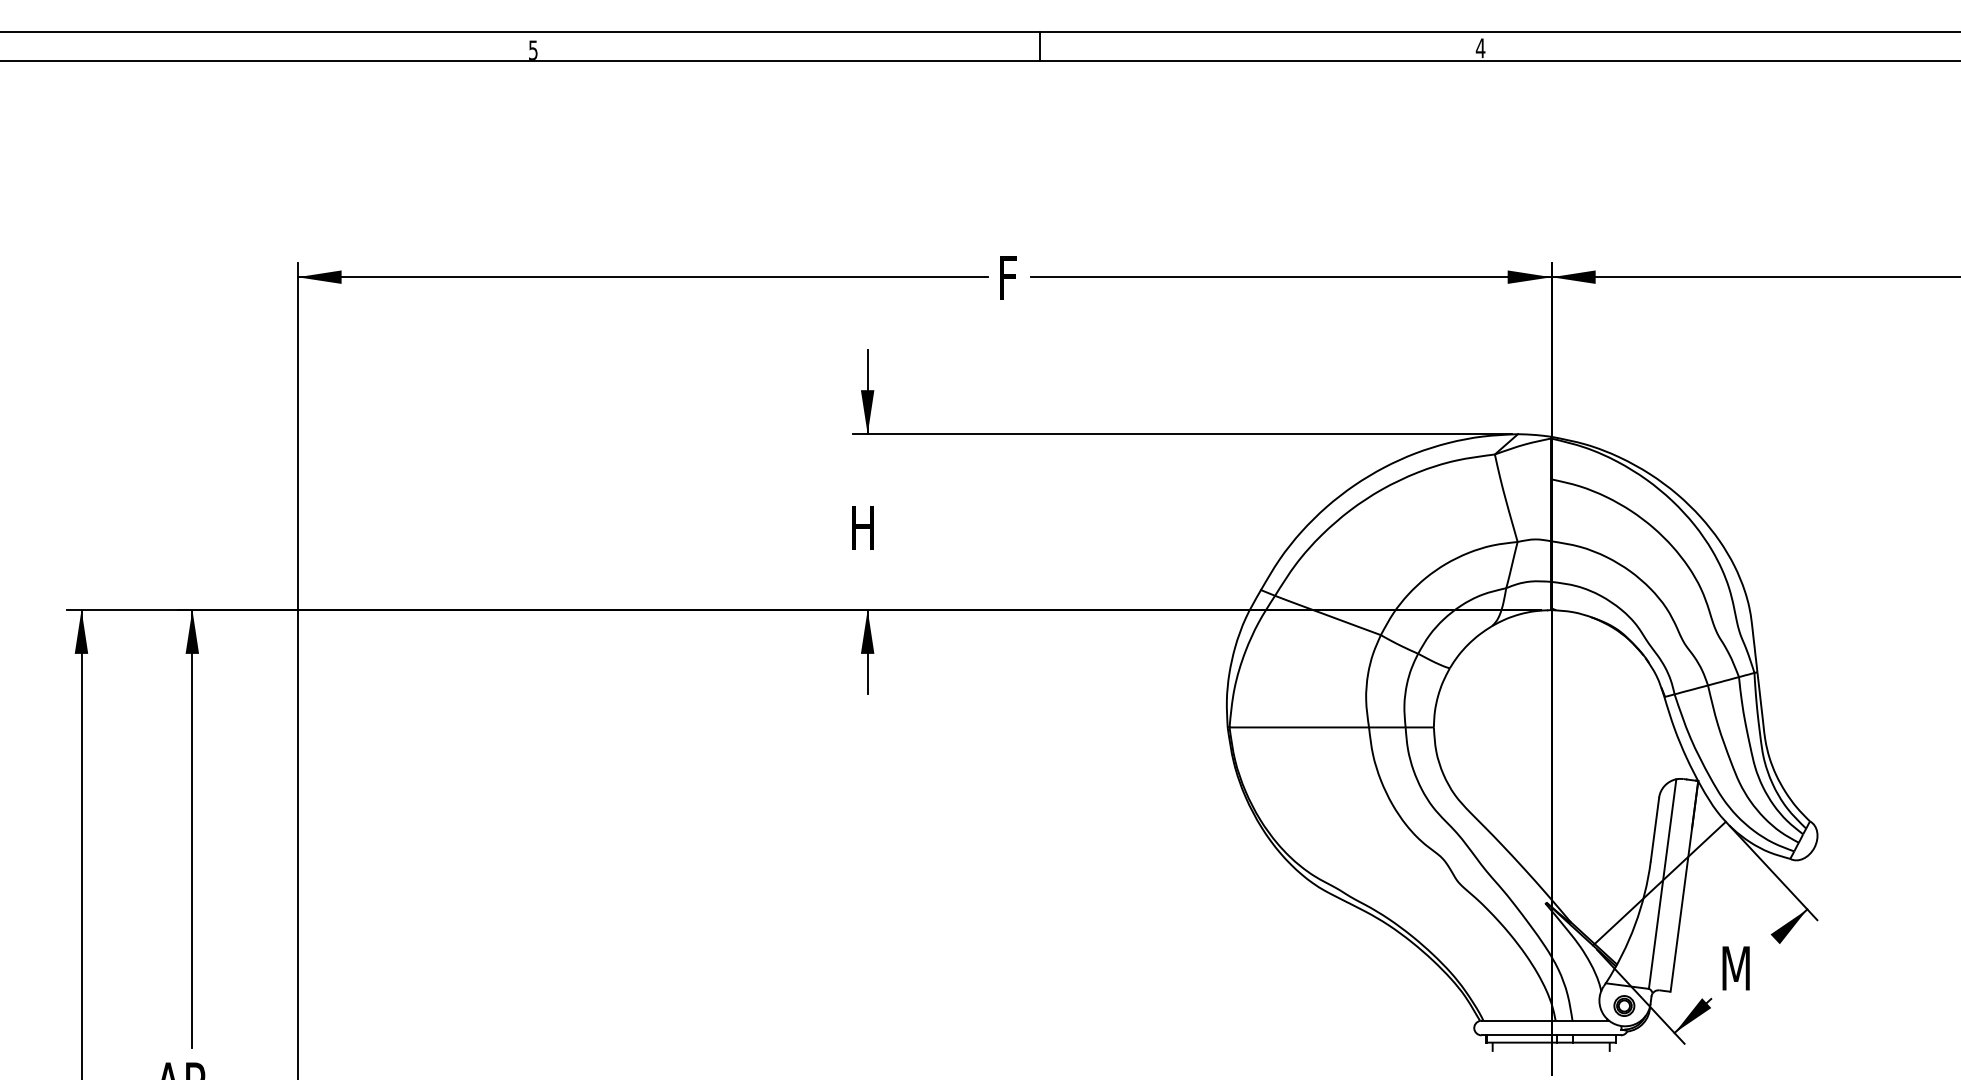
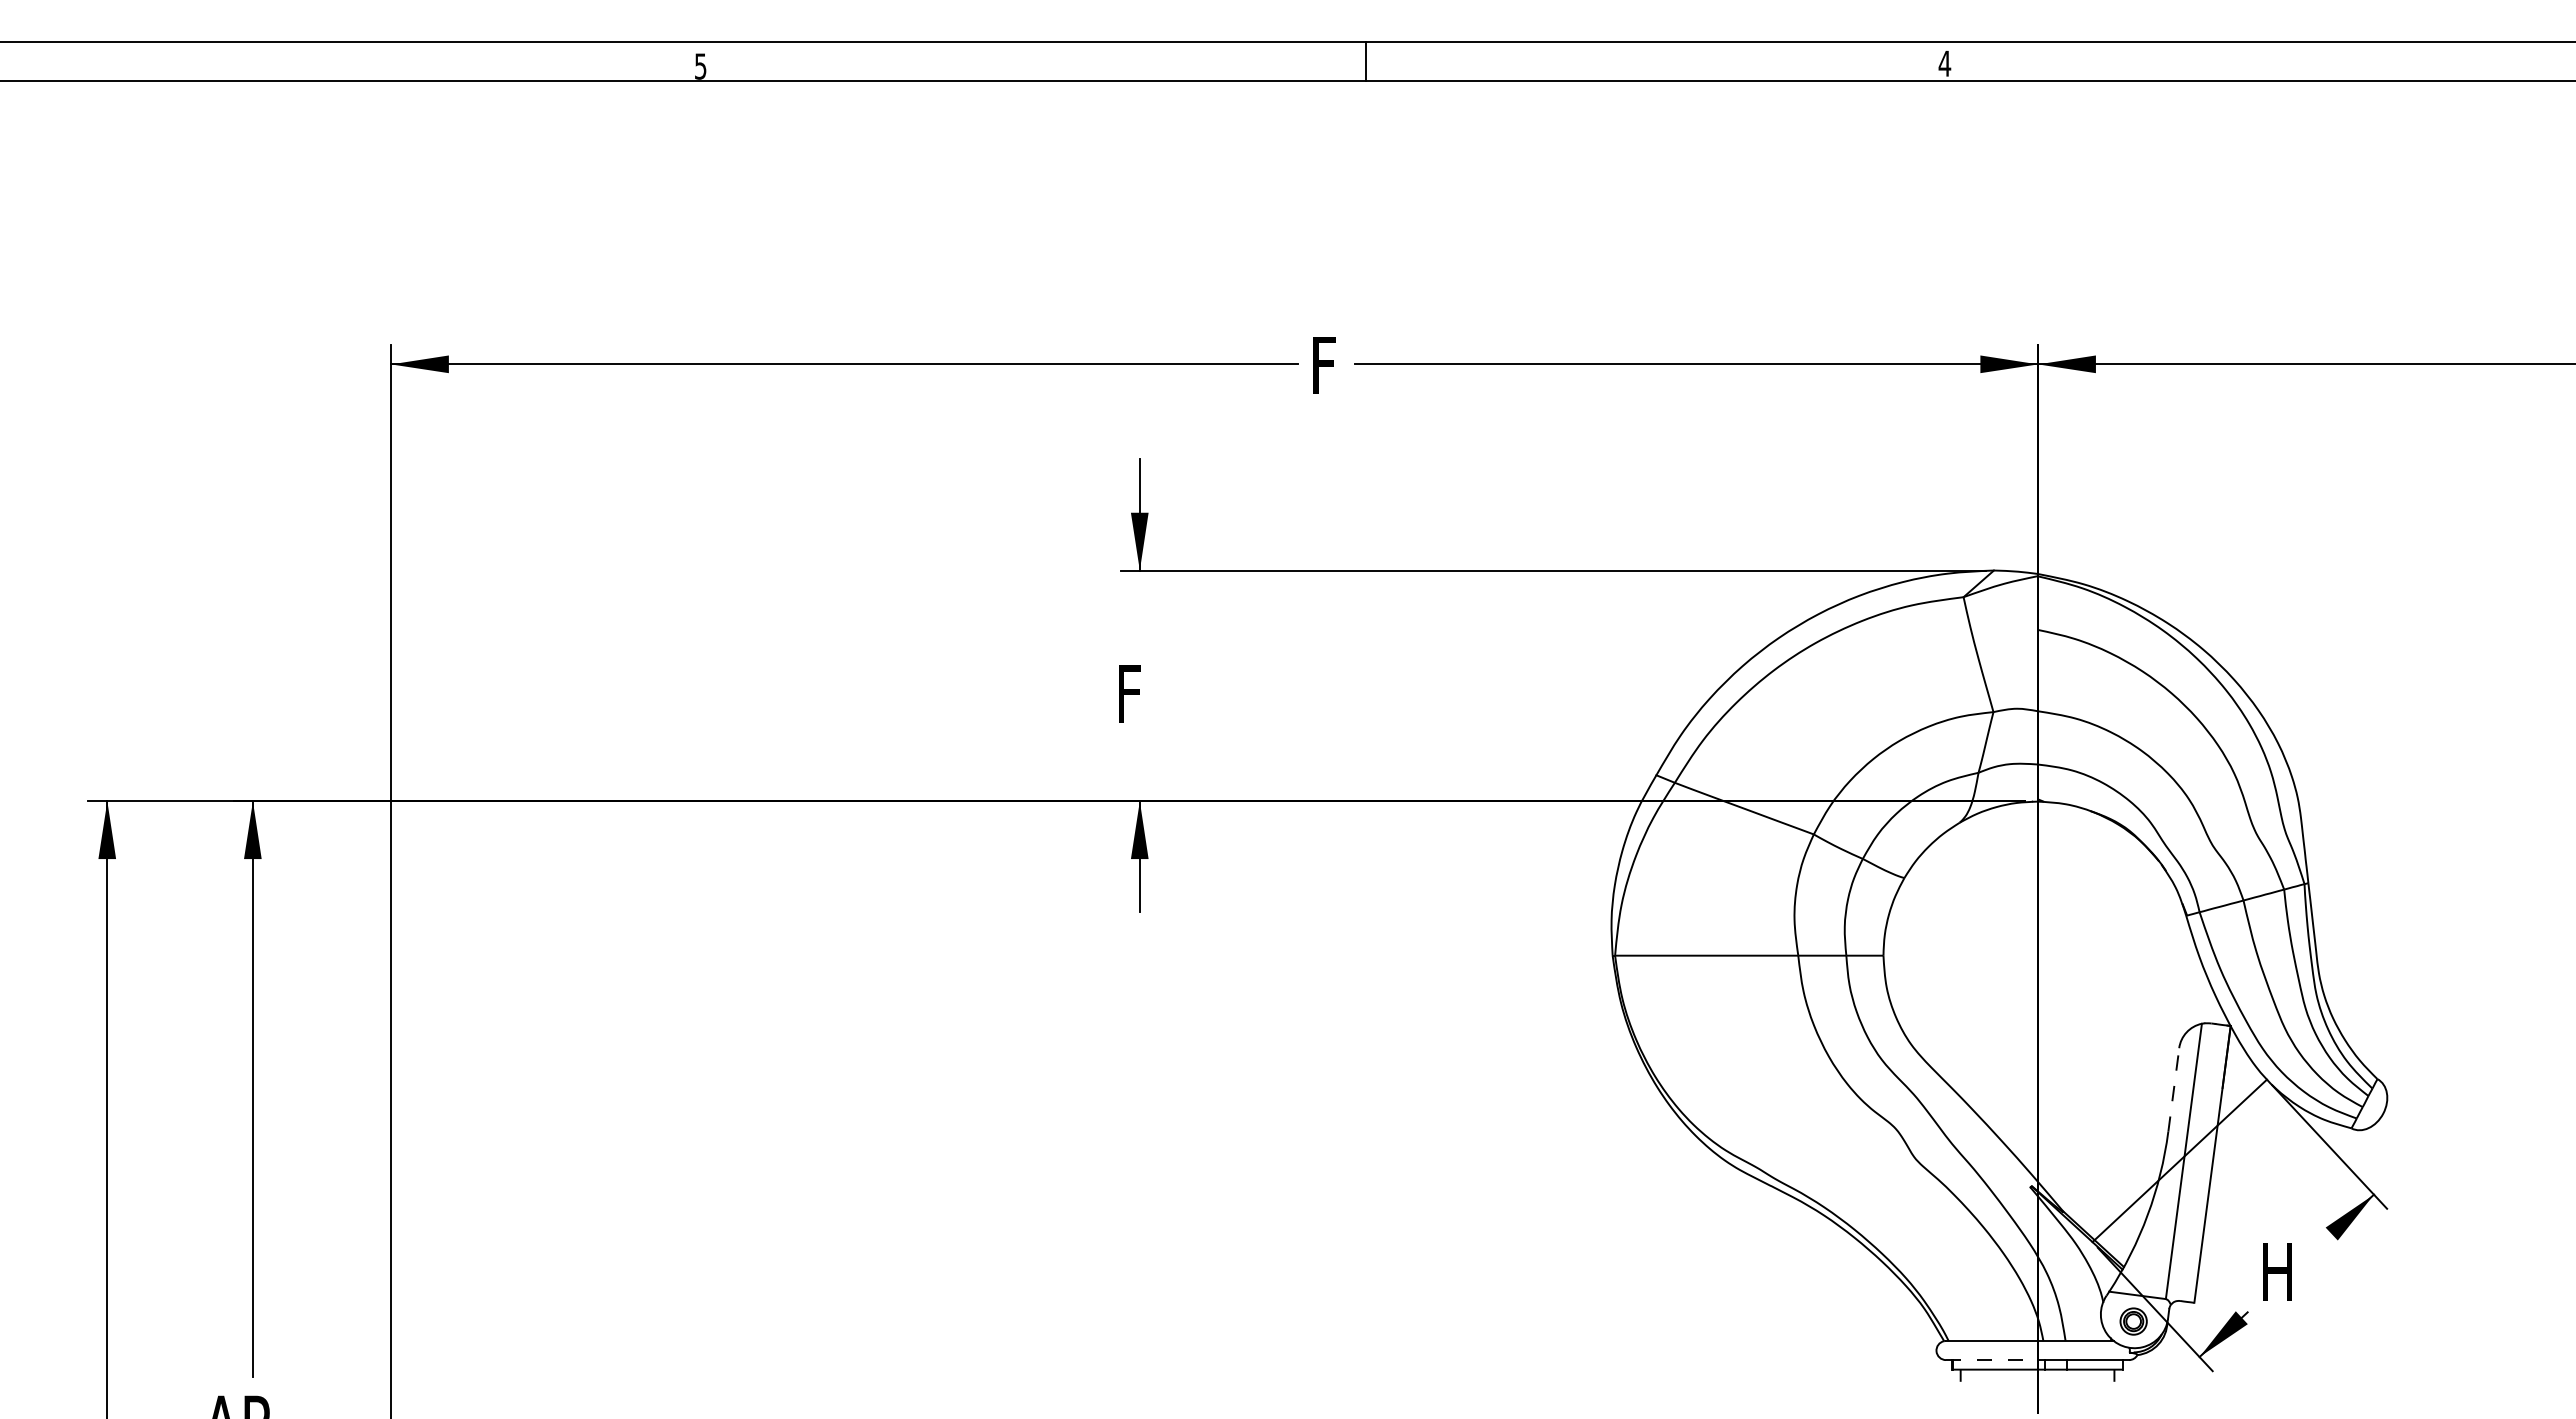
text: (865, 527) -> (1136, 693), H -> F
line: (1654, 829) -> (2173, 1089), solid -> dashed
text: (1736, 967) -> (2280, 1271), M -> H
line: (1516, 1035) -> (1991, 1360), solid -> dashed

